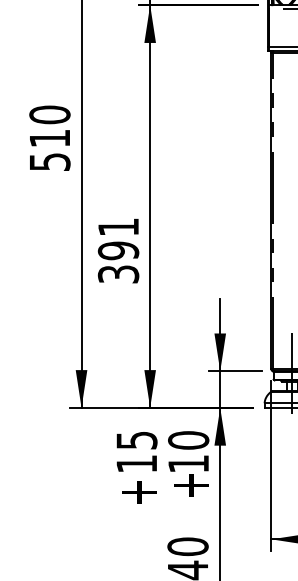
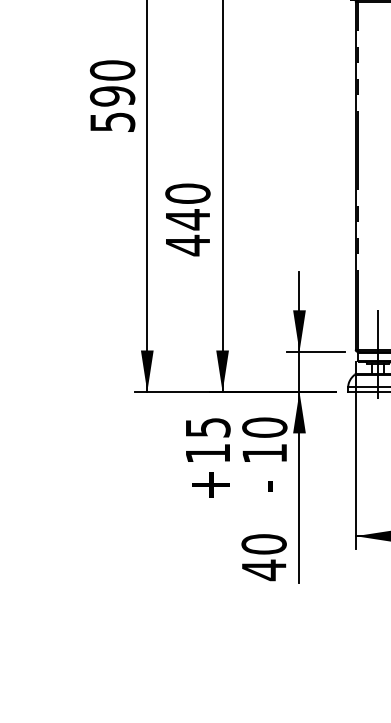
text: (49, 138) -> (112, 96), 510 -> 590
text: (118, 250) -> (187, 219), 391 -> 440
text: (191, 485) -> (267, 477), + -> -

